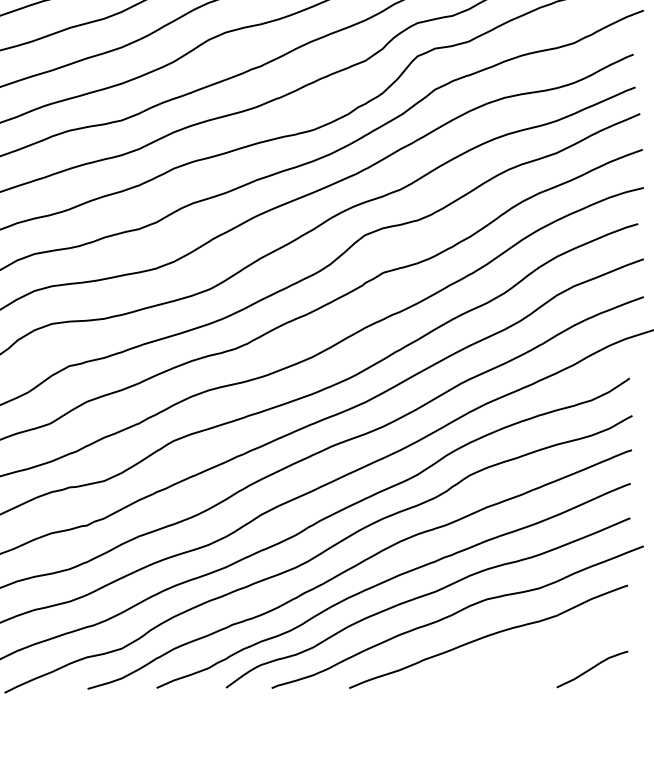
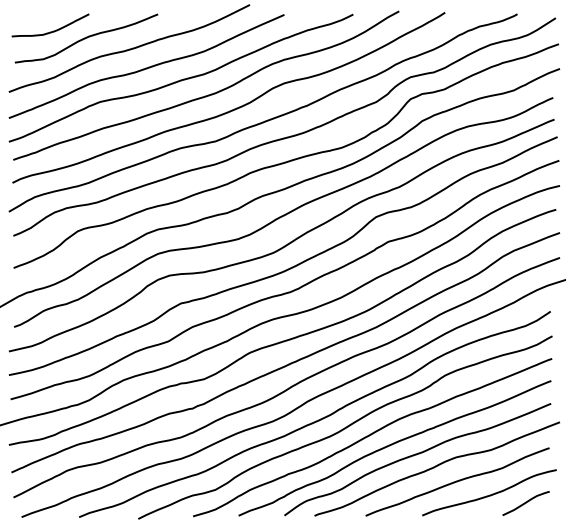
curve: (536, 655) -> (489, 494), added

